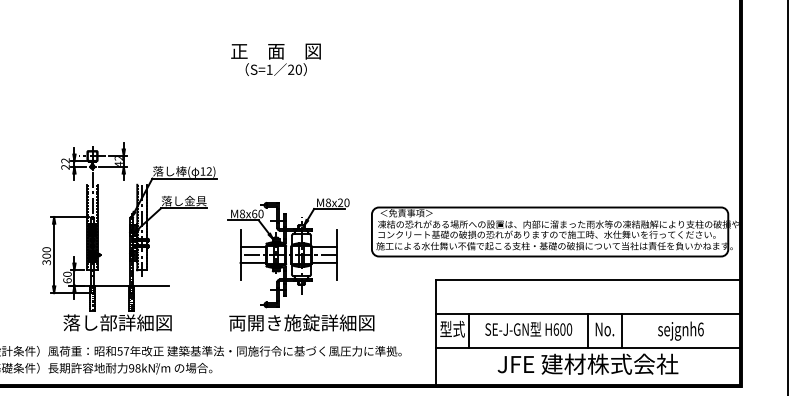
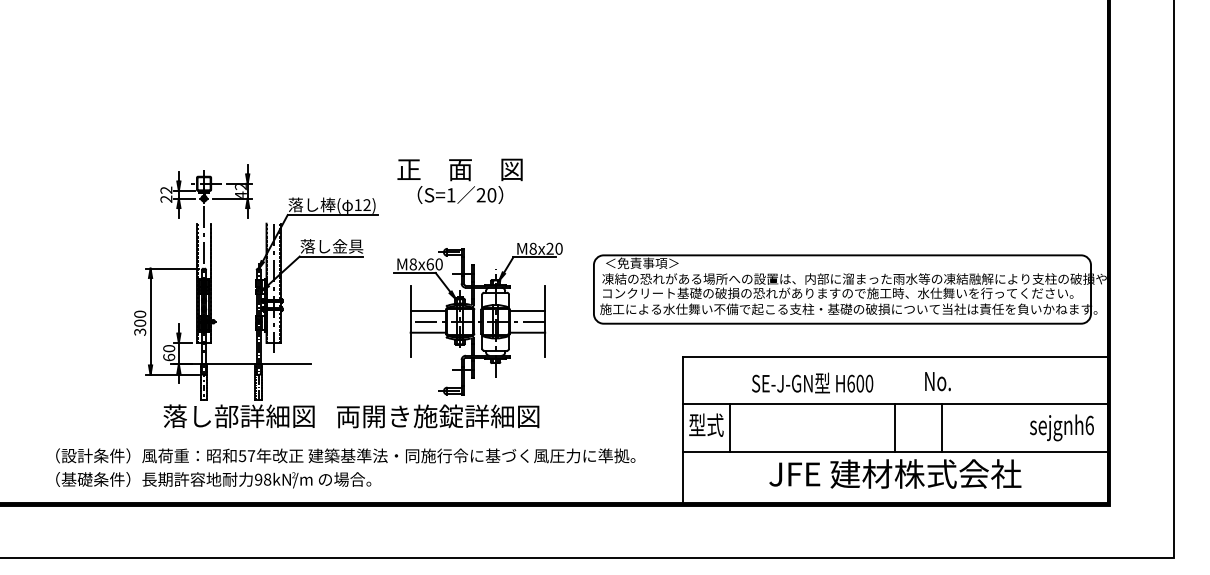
text: (275, 59) -> (459, 180), moved
text: (302, 323) -> (438, 416), moved
text: (528, 328) -> (812, 382), moved
text: (604, 329) -> (937, 381), moved
text: (680, 330) -> (1061, 427), moved

